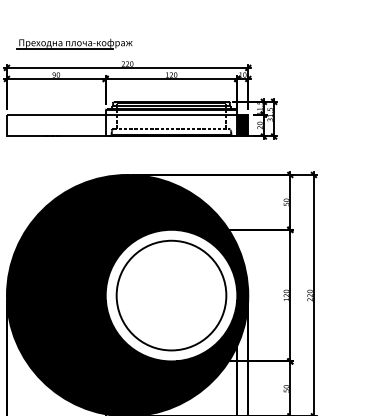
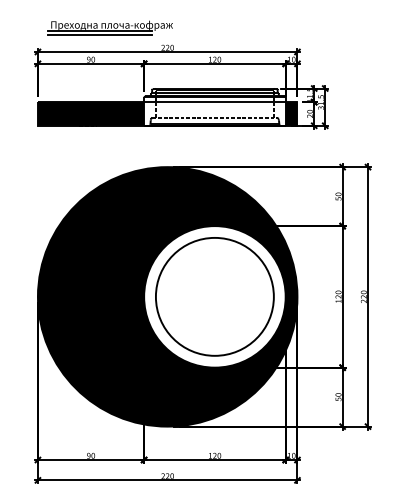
line: (65, 52) -> (100, 35), added
fill: (55, 125) -> (90, 113), added

